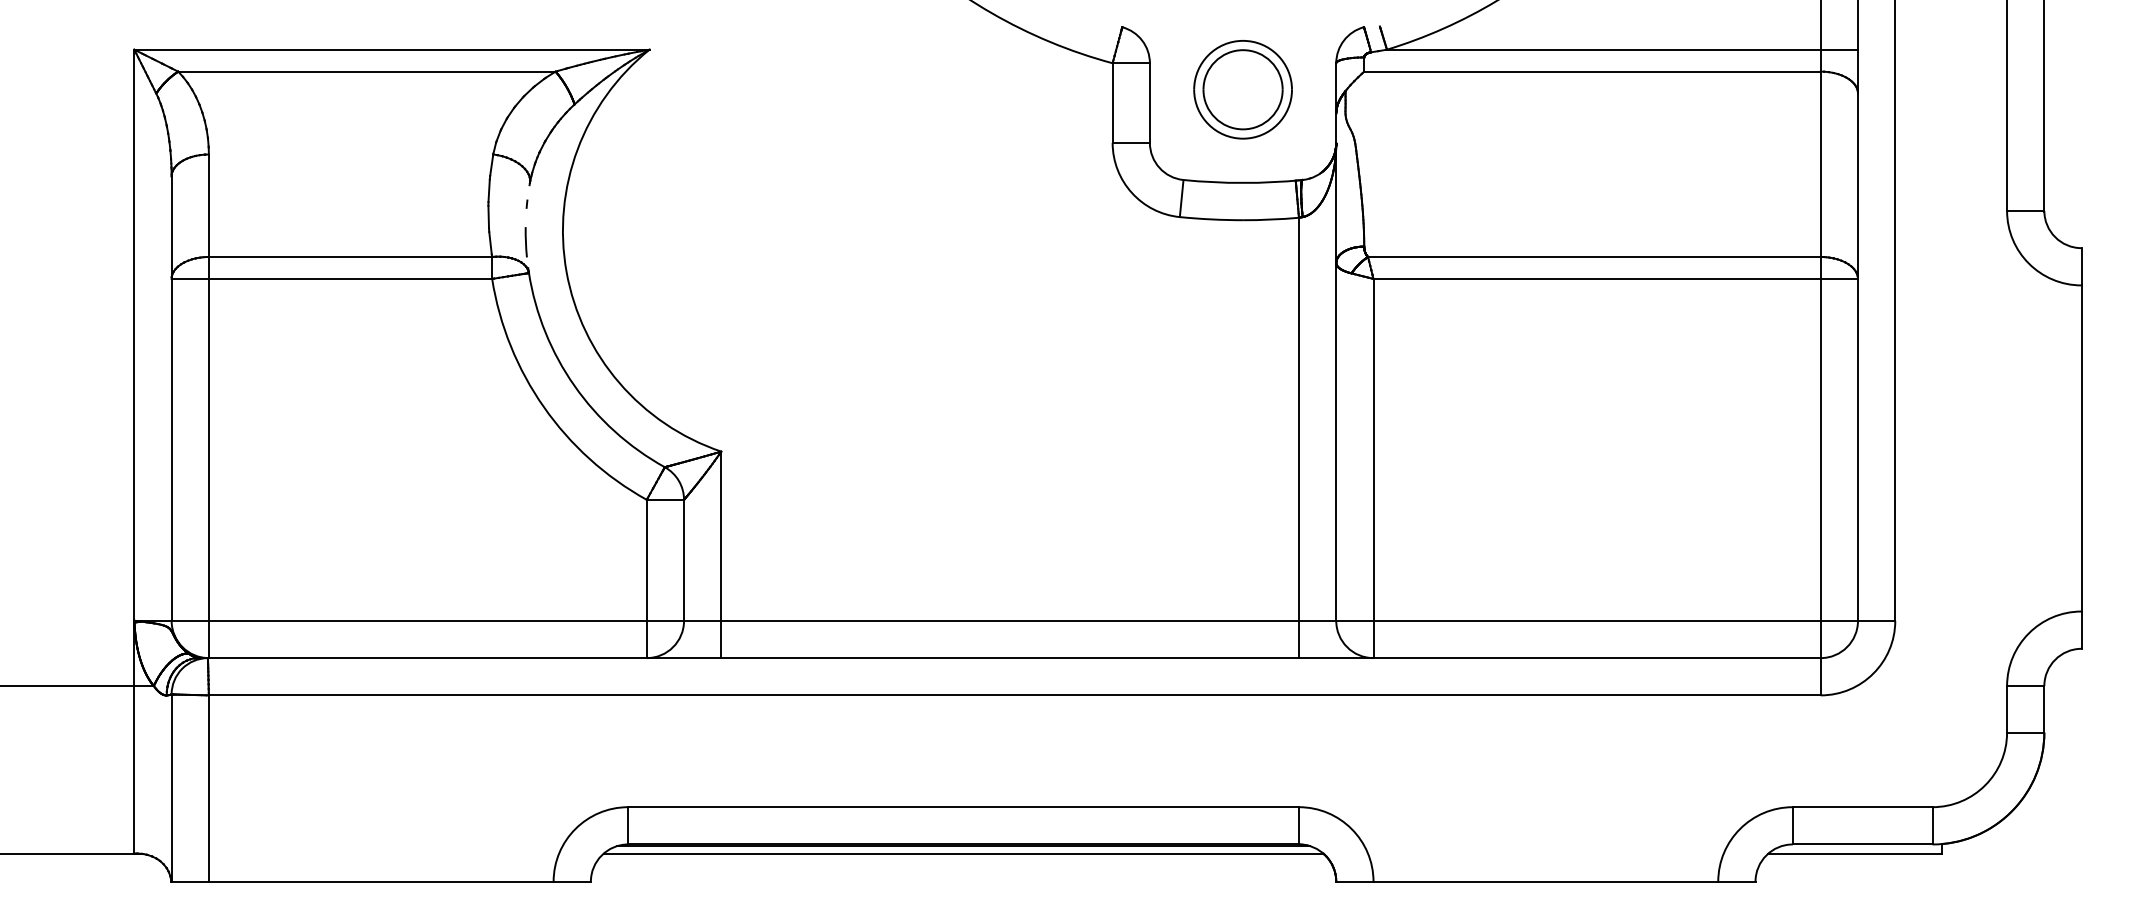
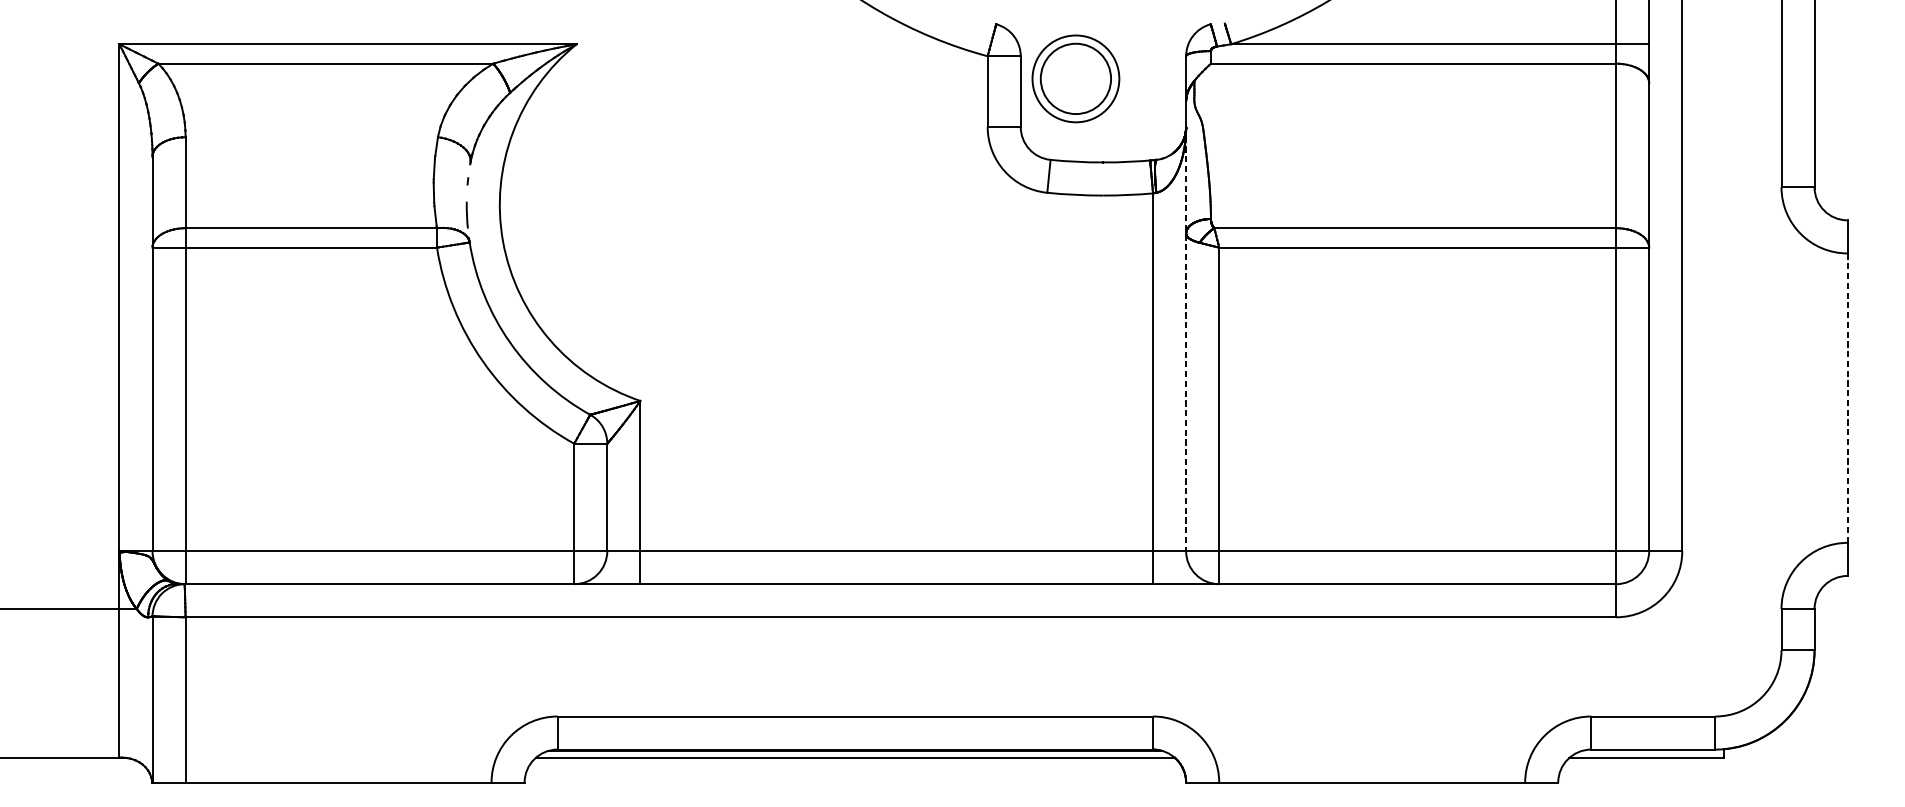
part: (1242, 89) -> (1075, 78), moved
line: (1336, 381) -> (1186, 338), solid -> dashed
line: (2081, 448) -> (1847, 398), solid -> dashed

